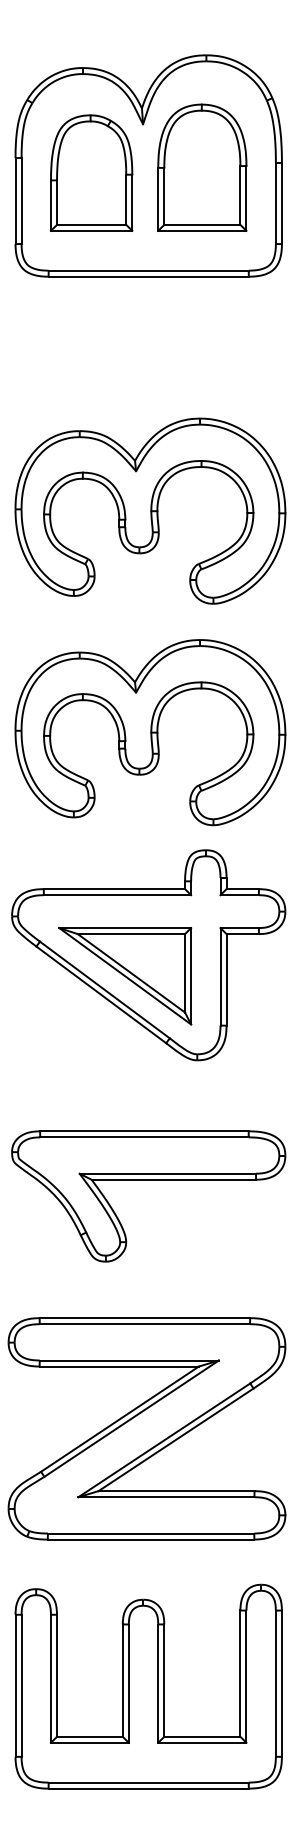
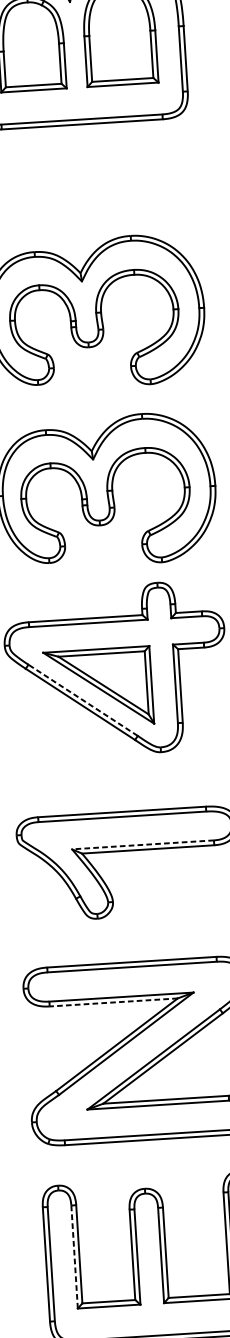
line: (104, 990) -> (82, 700), solid -> dashed
line: (167, 1173) -> (142, 844), solid -> dashed
line: (119, 1366) -> (113, 1002), solid -> dashed
line: (50, 1678) -> (74, 1256), solid -> dashed

